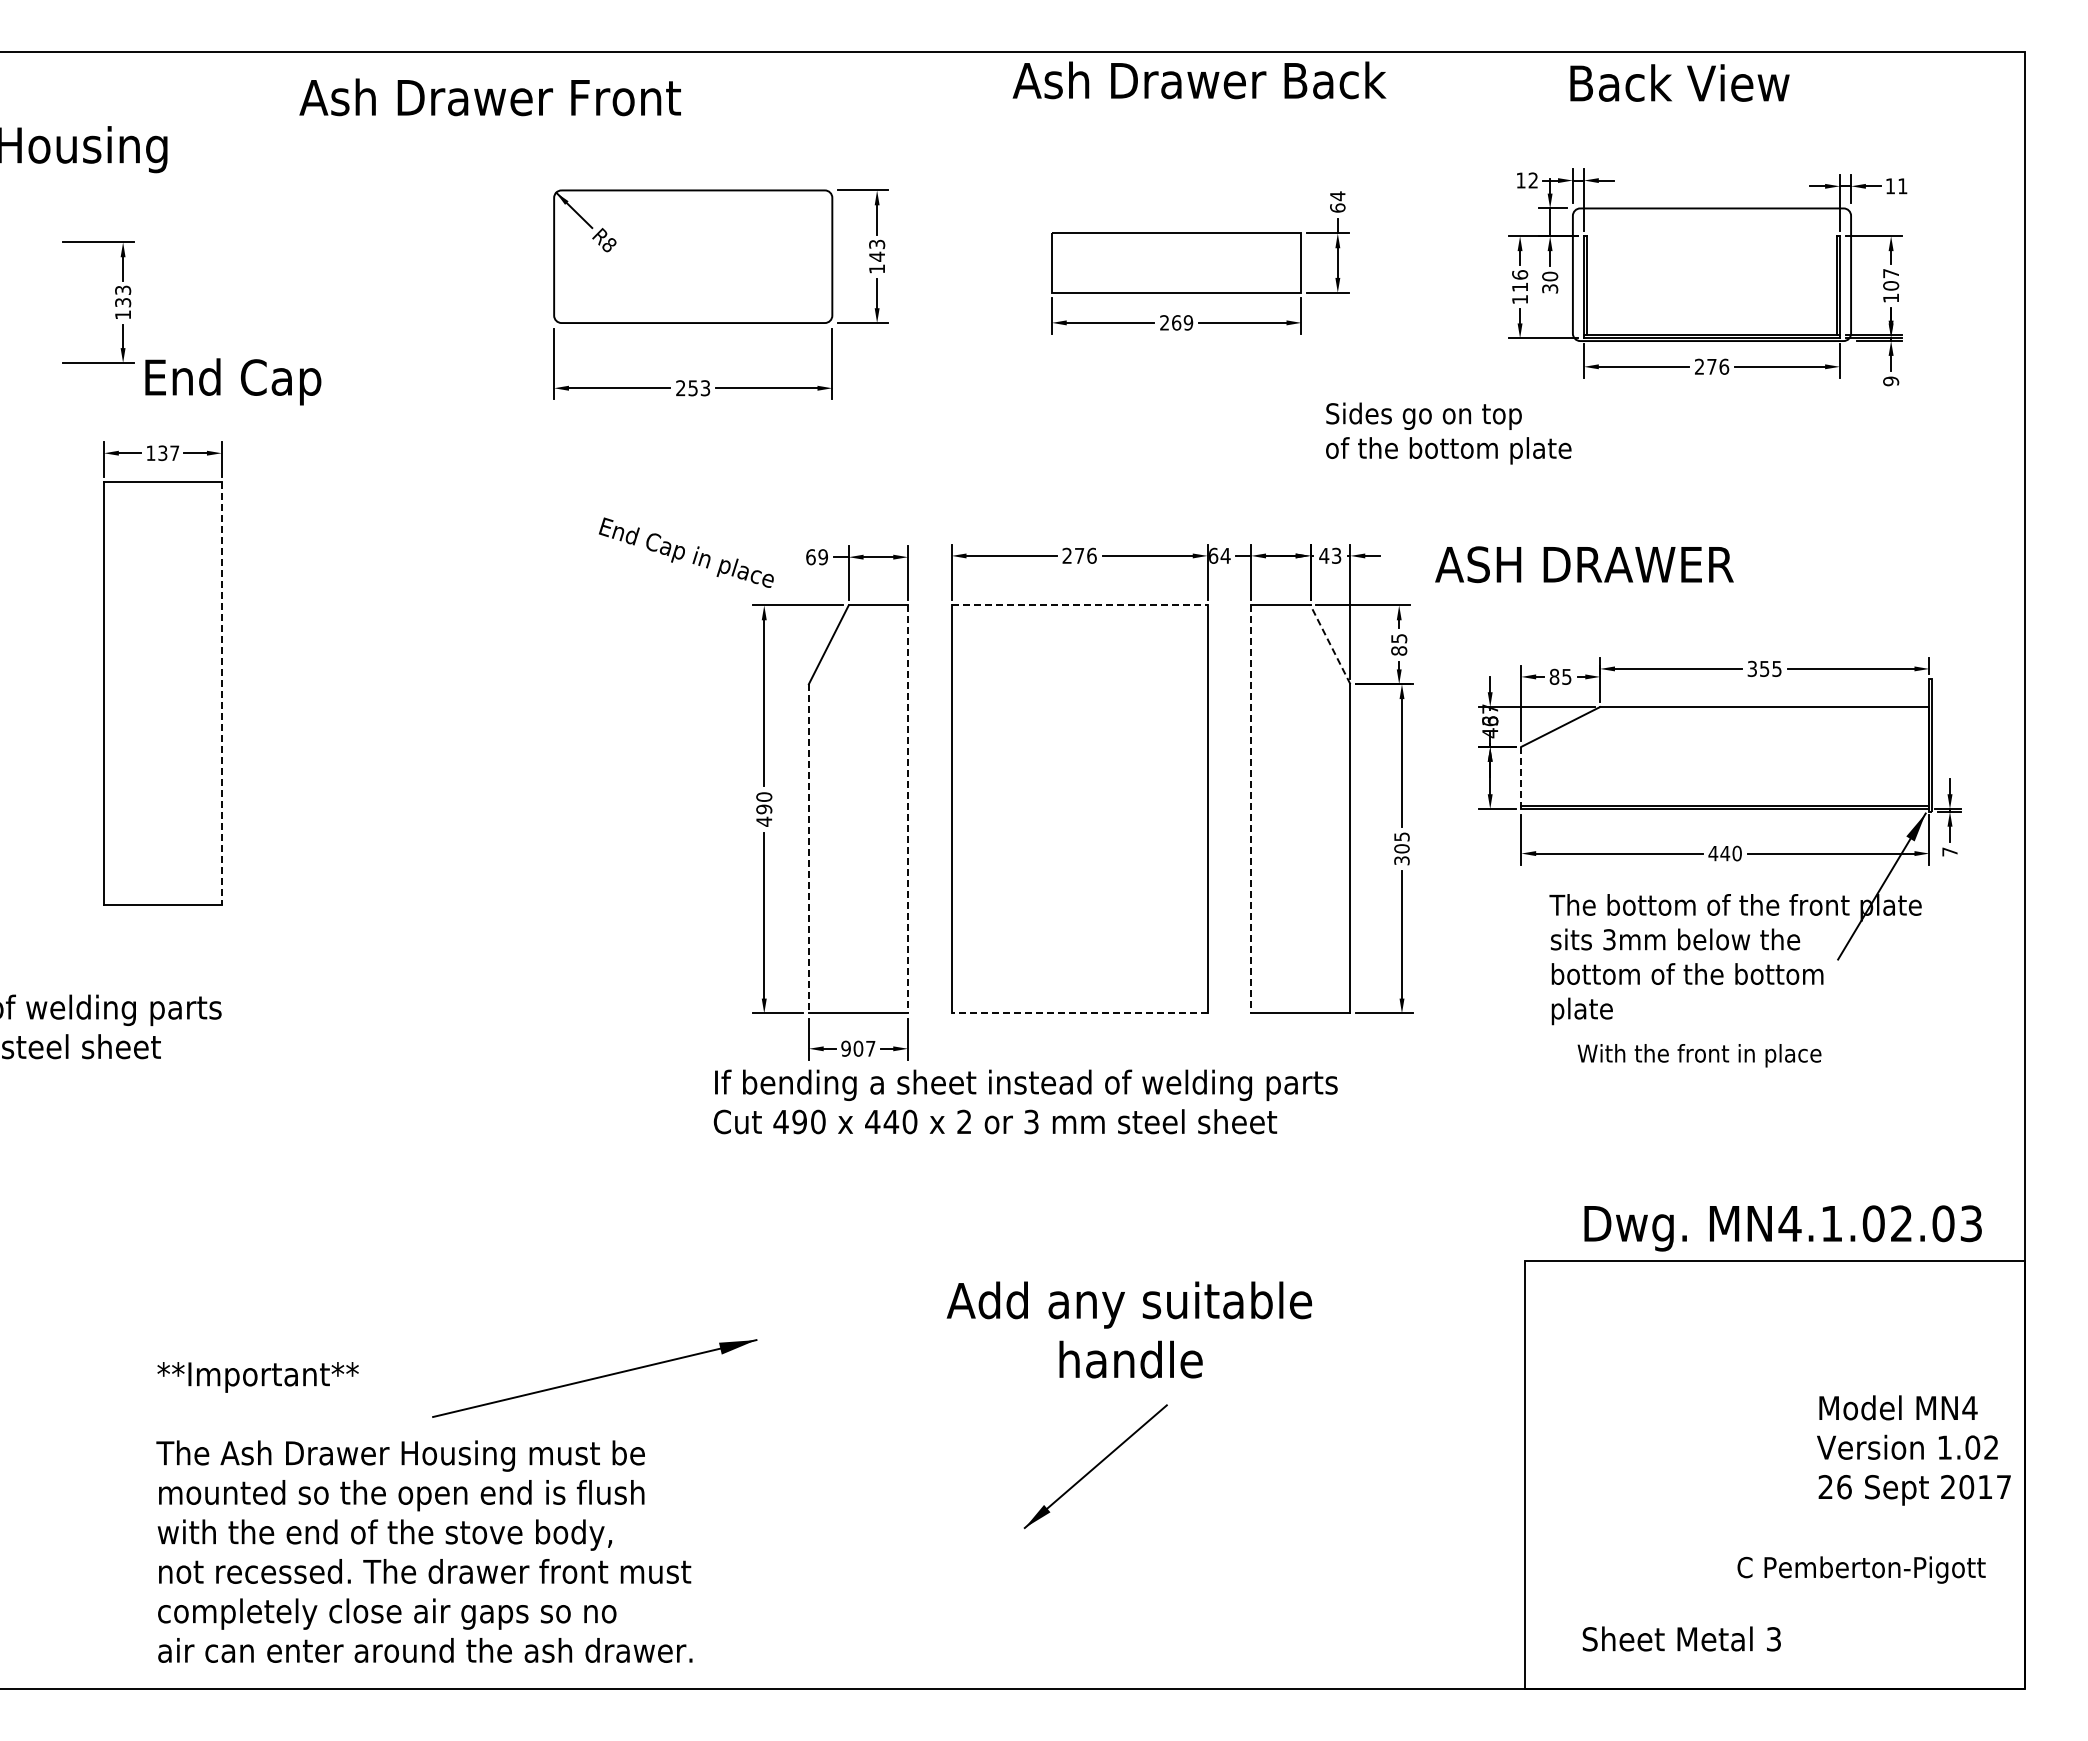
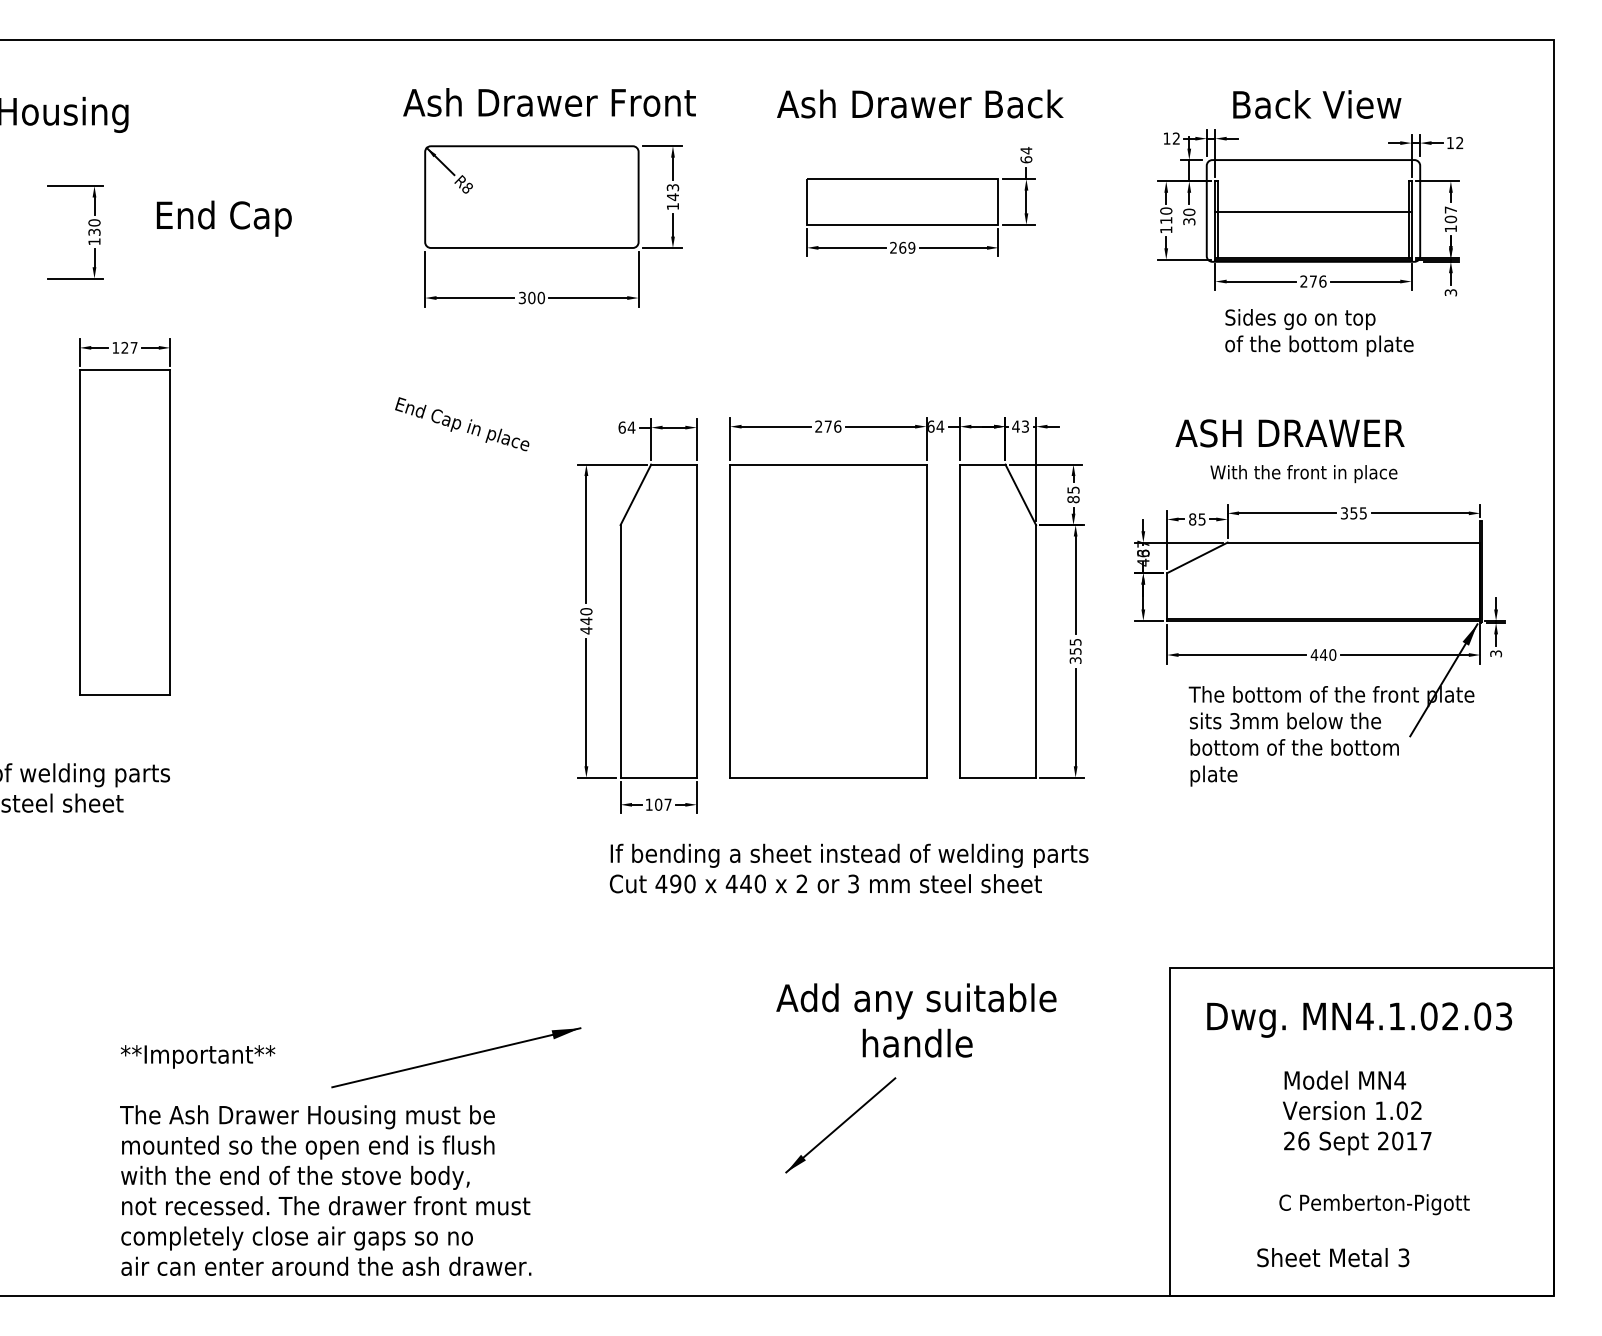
text: (1199, 80) -> (920, 104), moved
text: (1679, 82) -> (1316, 104), moved
text: (489, 97) -> (548, 102), moved
text: (1902, 186) -> (1459, 143), 11 -> 12
text: (1519, 274) -> (1165, 210), 116 -> 110
line: (1712, 276) -> (1313, 212), added
text: (123, 290) -> (94, 223), 133 -> 130
text: (233, 381) -> (224, 218), moved
text: (1890, 381) -> (1450, 292), 9 -> 3
text: (693, 388) -> (532, 298), 253 -> 300
text: (1448, 433) -> (1319, 332), moved
text: (162, 453) -> (124, 348), 137 -> 127
text: (686, 552) -> (462, 424), moved
text: (823, 557) -> (631, 427), 69 -> 64
text: (1584, 564) -> (1290, 433), moved
line: (1079, 605) -> (828, 464), dashed -> solid
line: (1330, 644) -> (1020, 494), dashed -> solid
line: (221, 694) -> (169, 532), dashed -> solid
line: (1521, 777) -> (1167, 596), dashed -> solid
text: (764, 809) -> (586, 621), 490 -> 440
line: (908, 809) -> (697, 621), dashed -> solid
line: (1251, 809) -> (960, 621), dashed -> solid
line: (808, 848) -> (620, 651), dashed -> solid
text: (1401, 848) -> (1075, 651), 305 -> 355
text: (1949, 851) -> (1495, 653), 7 -> 3
line: (1079, 1013) -> (828, 777), dashed -> solid
text: (845, 1048) -> (648, 804), 907 -> 107
text: (1699, 1055) -> (1303, 473), moved
text: (1025, 1101) -> (848, 868), moved
text: (1782, 1228) -> (1359, 1020), moved
text: (1128, 1329) -> (915, 1020), moved
text: (1913, 1450) -> (1356, 1112), moved
text: (1861, 1569) -> (1374, 1204), moved
text: (1681, 1638) -> (1333, 1257), moved

